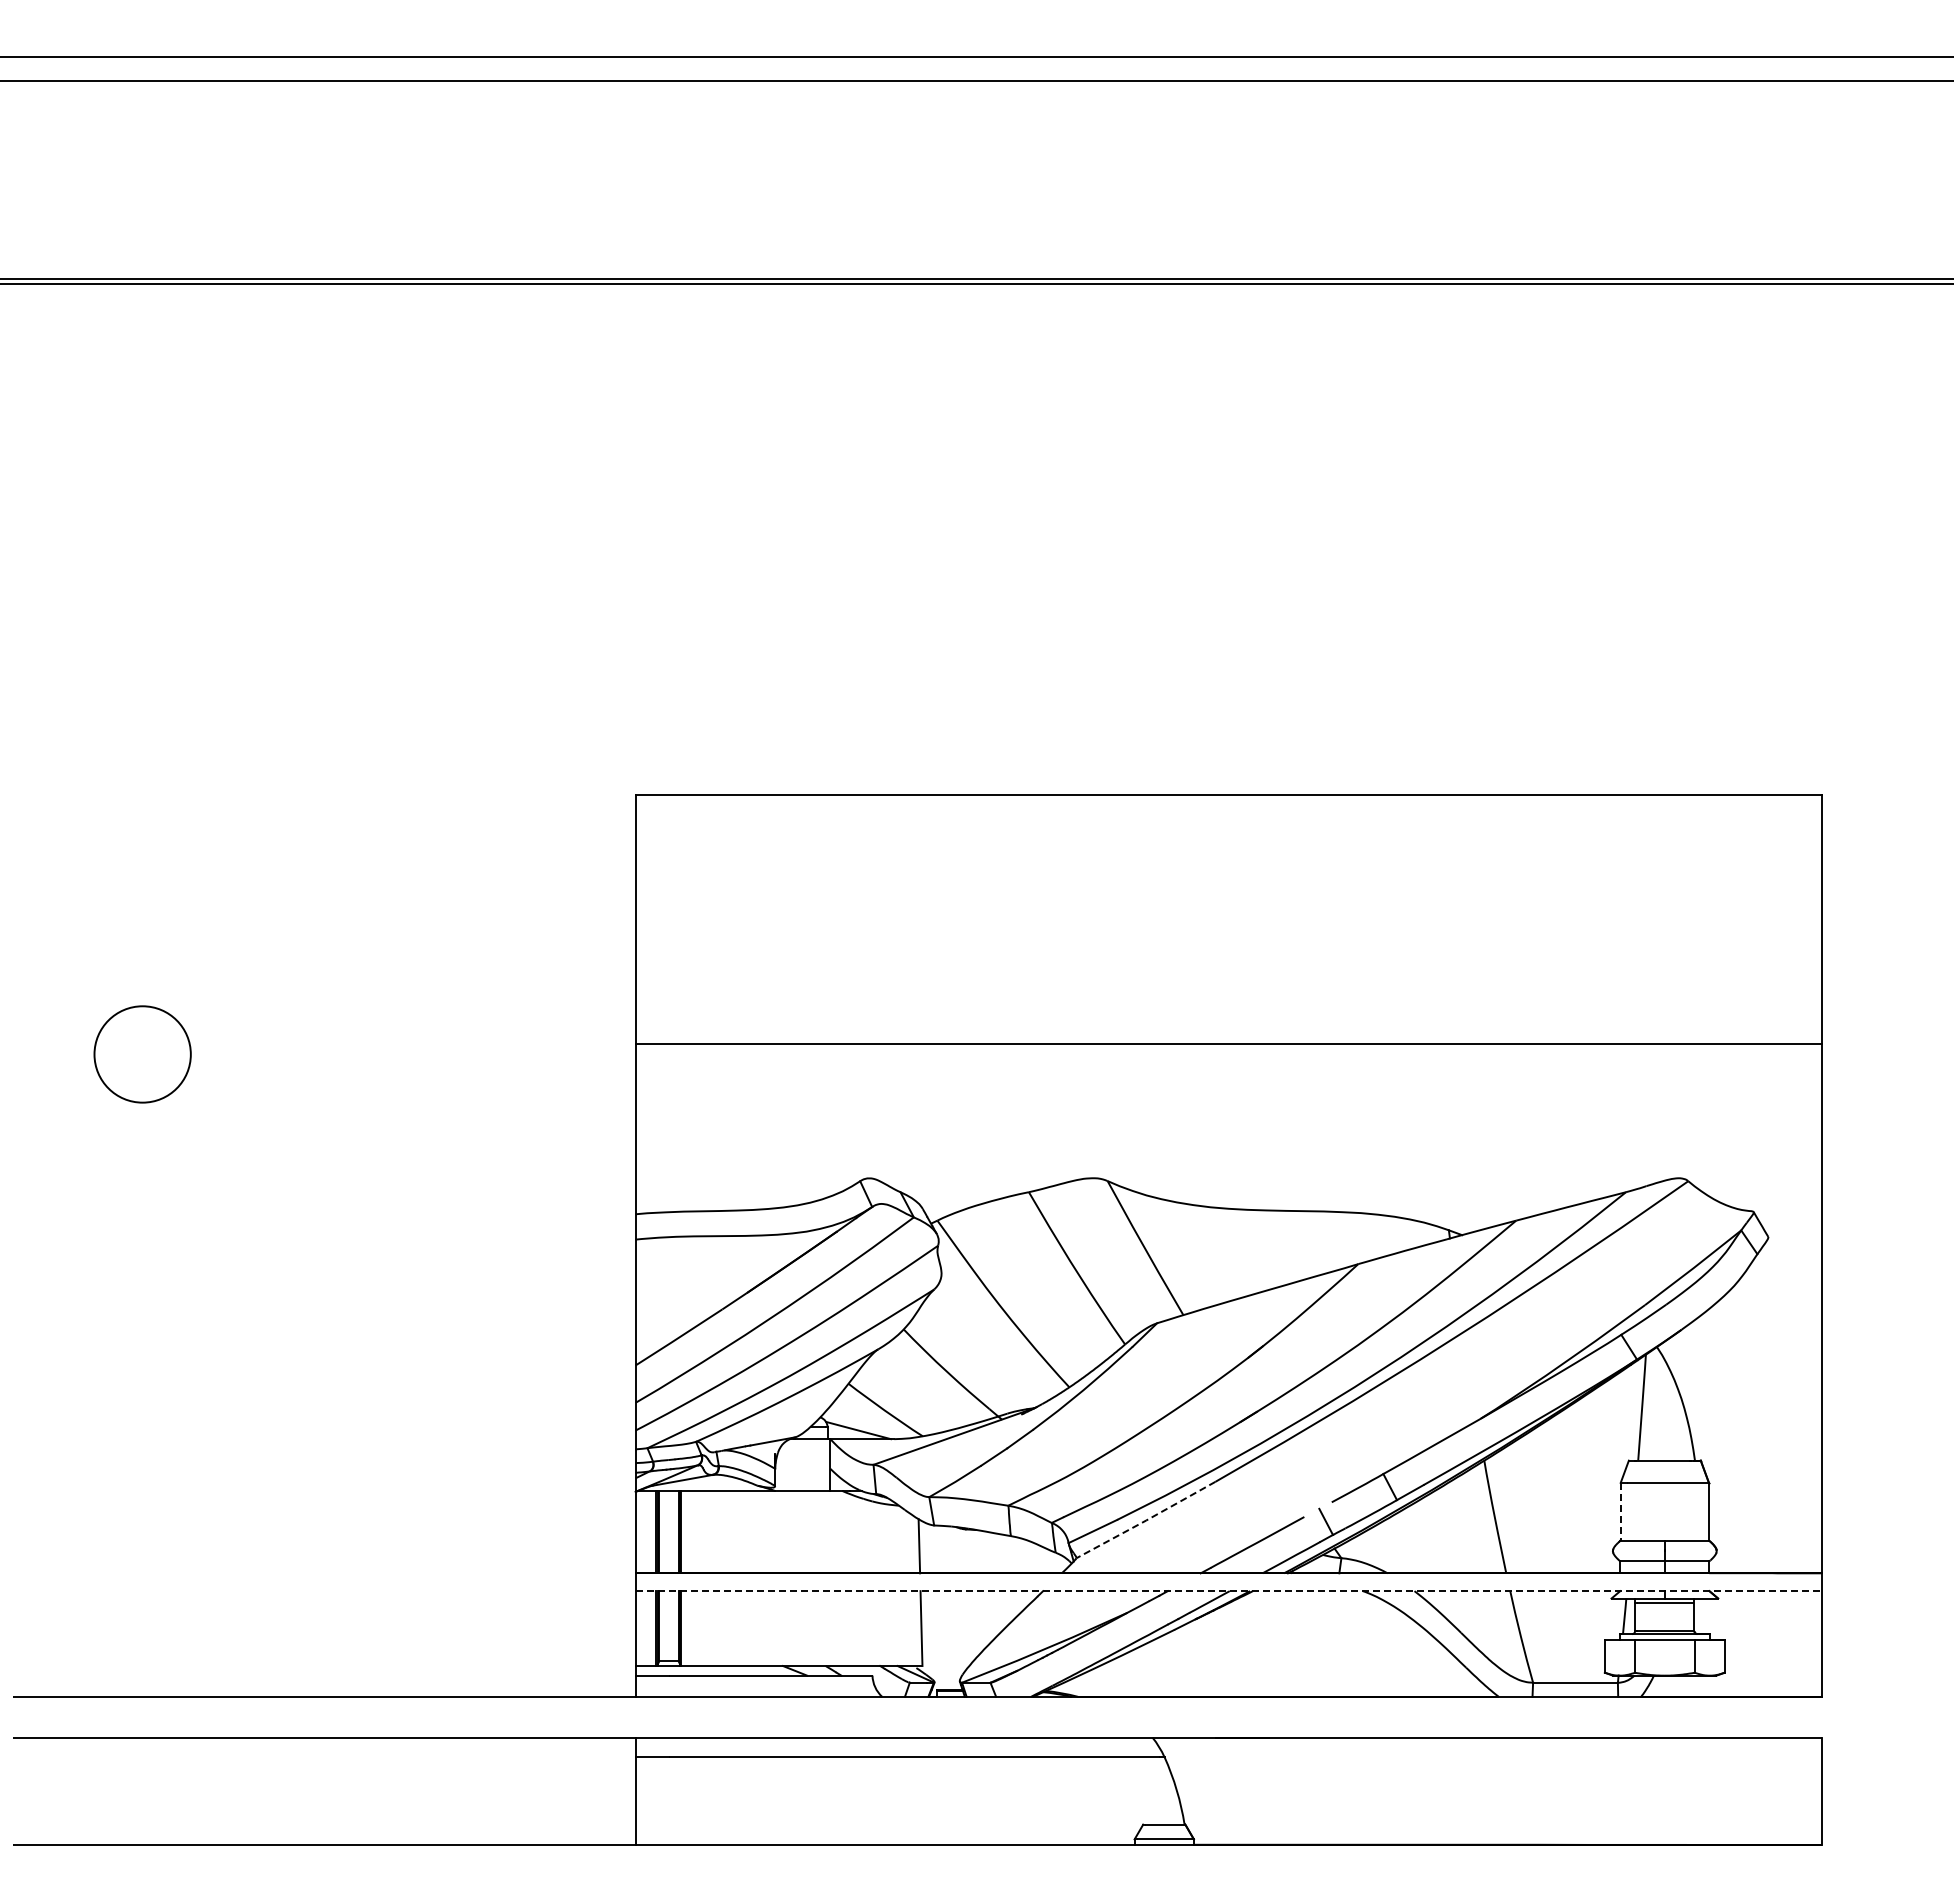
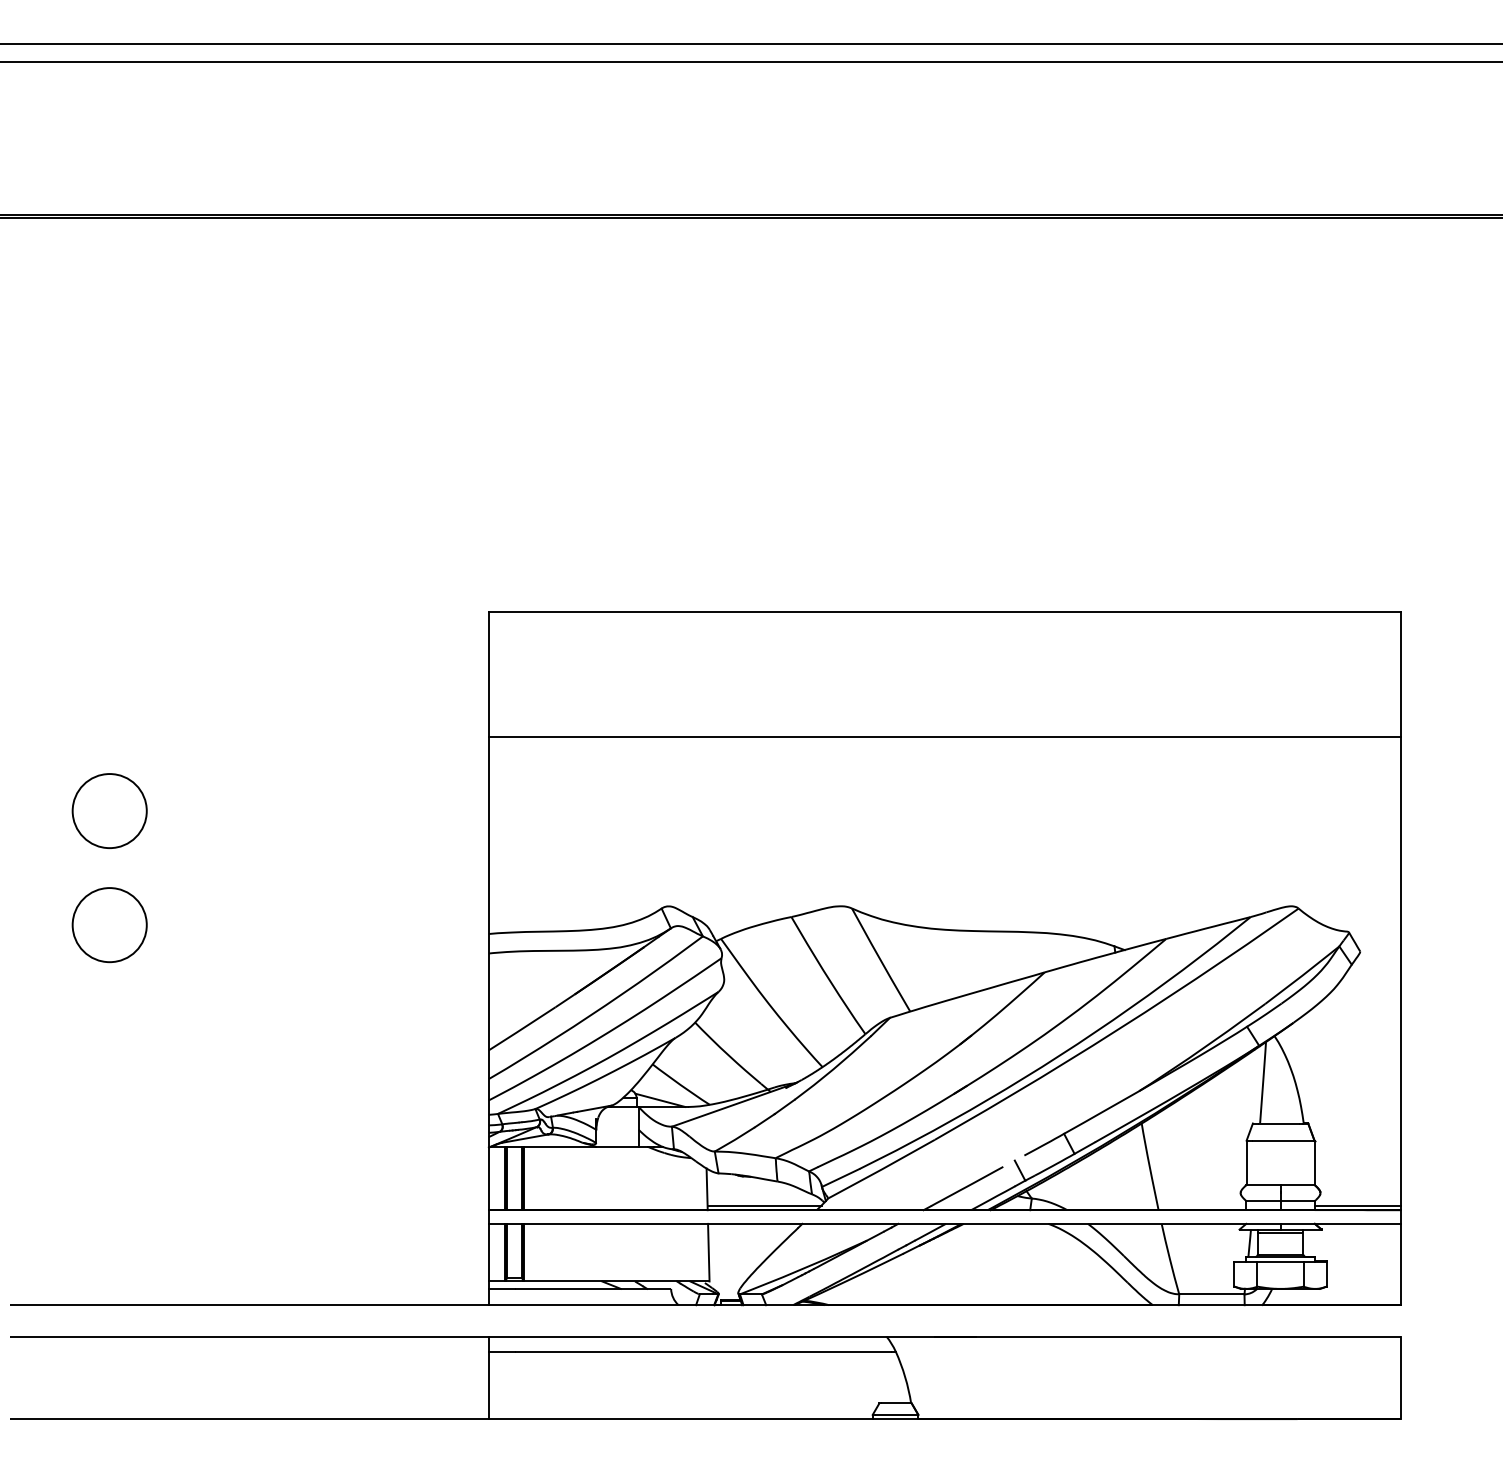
line: (1228, 1043) -> (944, 736), moved
circle: (142, 1202) -> (109, 924), added
line: (1620, 1511) -> (1246, 1162), dashed -> solid
line: (1146, 1520) -> (881, 1169), dashed -> solid
line: (993, 1567) -> (764, 1205), added
line: (1765, 1567) -> (1358, 1205), added
line: (1228, 1591) -> (944, 1224), dashed -> solid

